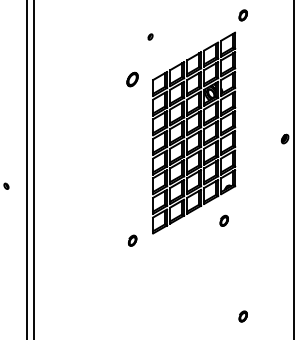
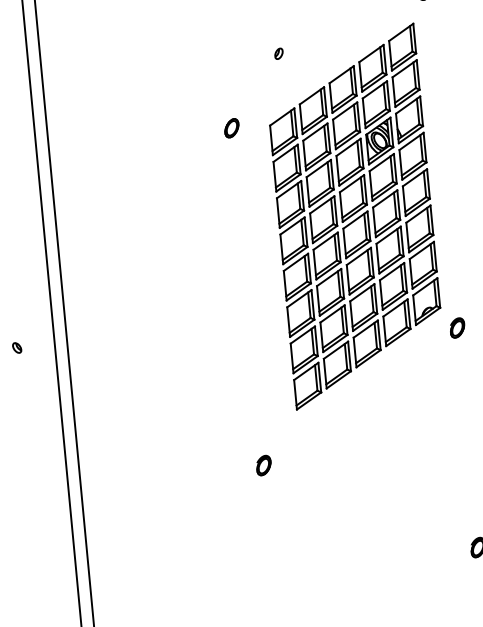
part: (150, 36) -> (278, 52), moved
part: (132, 79) -> (231, 128), size x0.71
part: (223, 220) -> (455, 327), moved
part: (132, 240) -> (263, 465), moved

